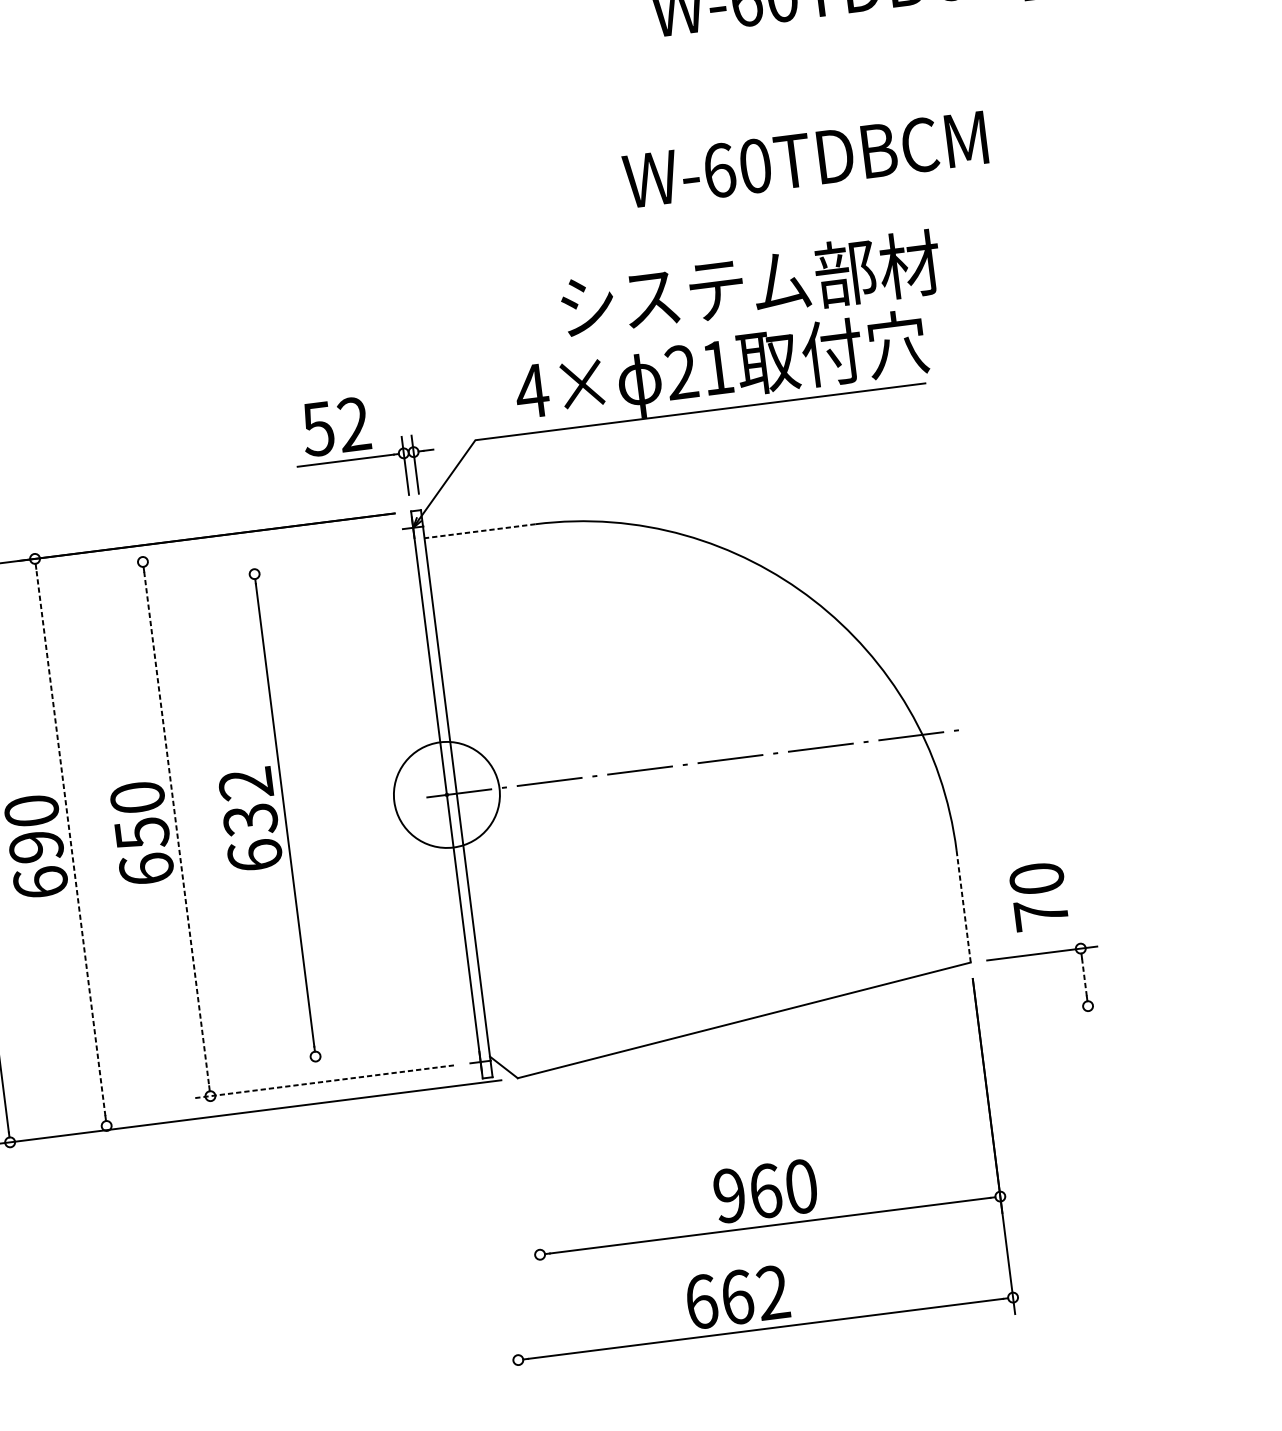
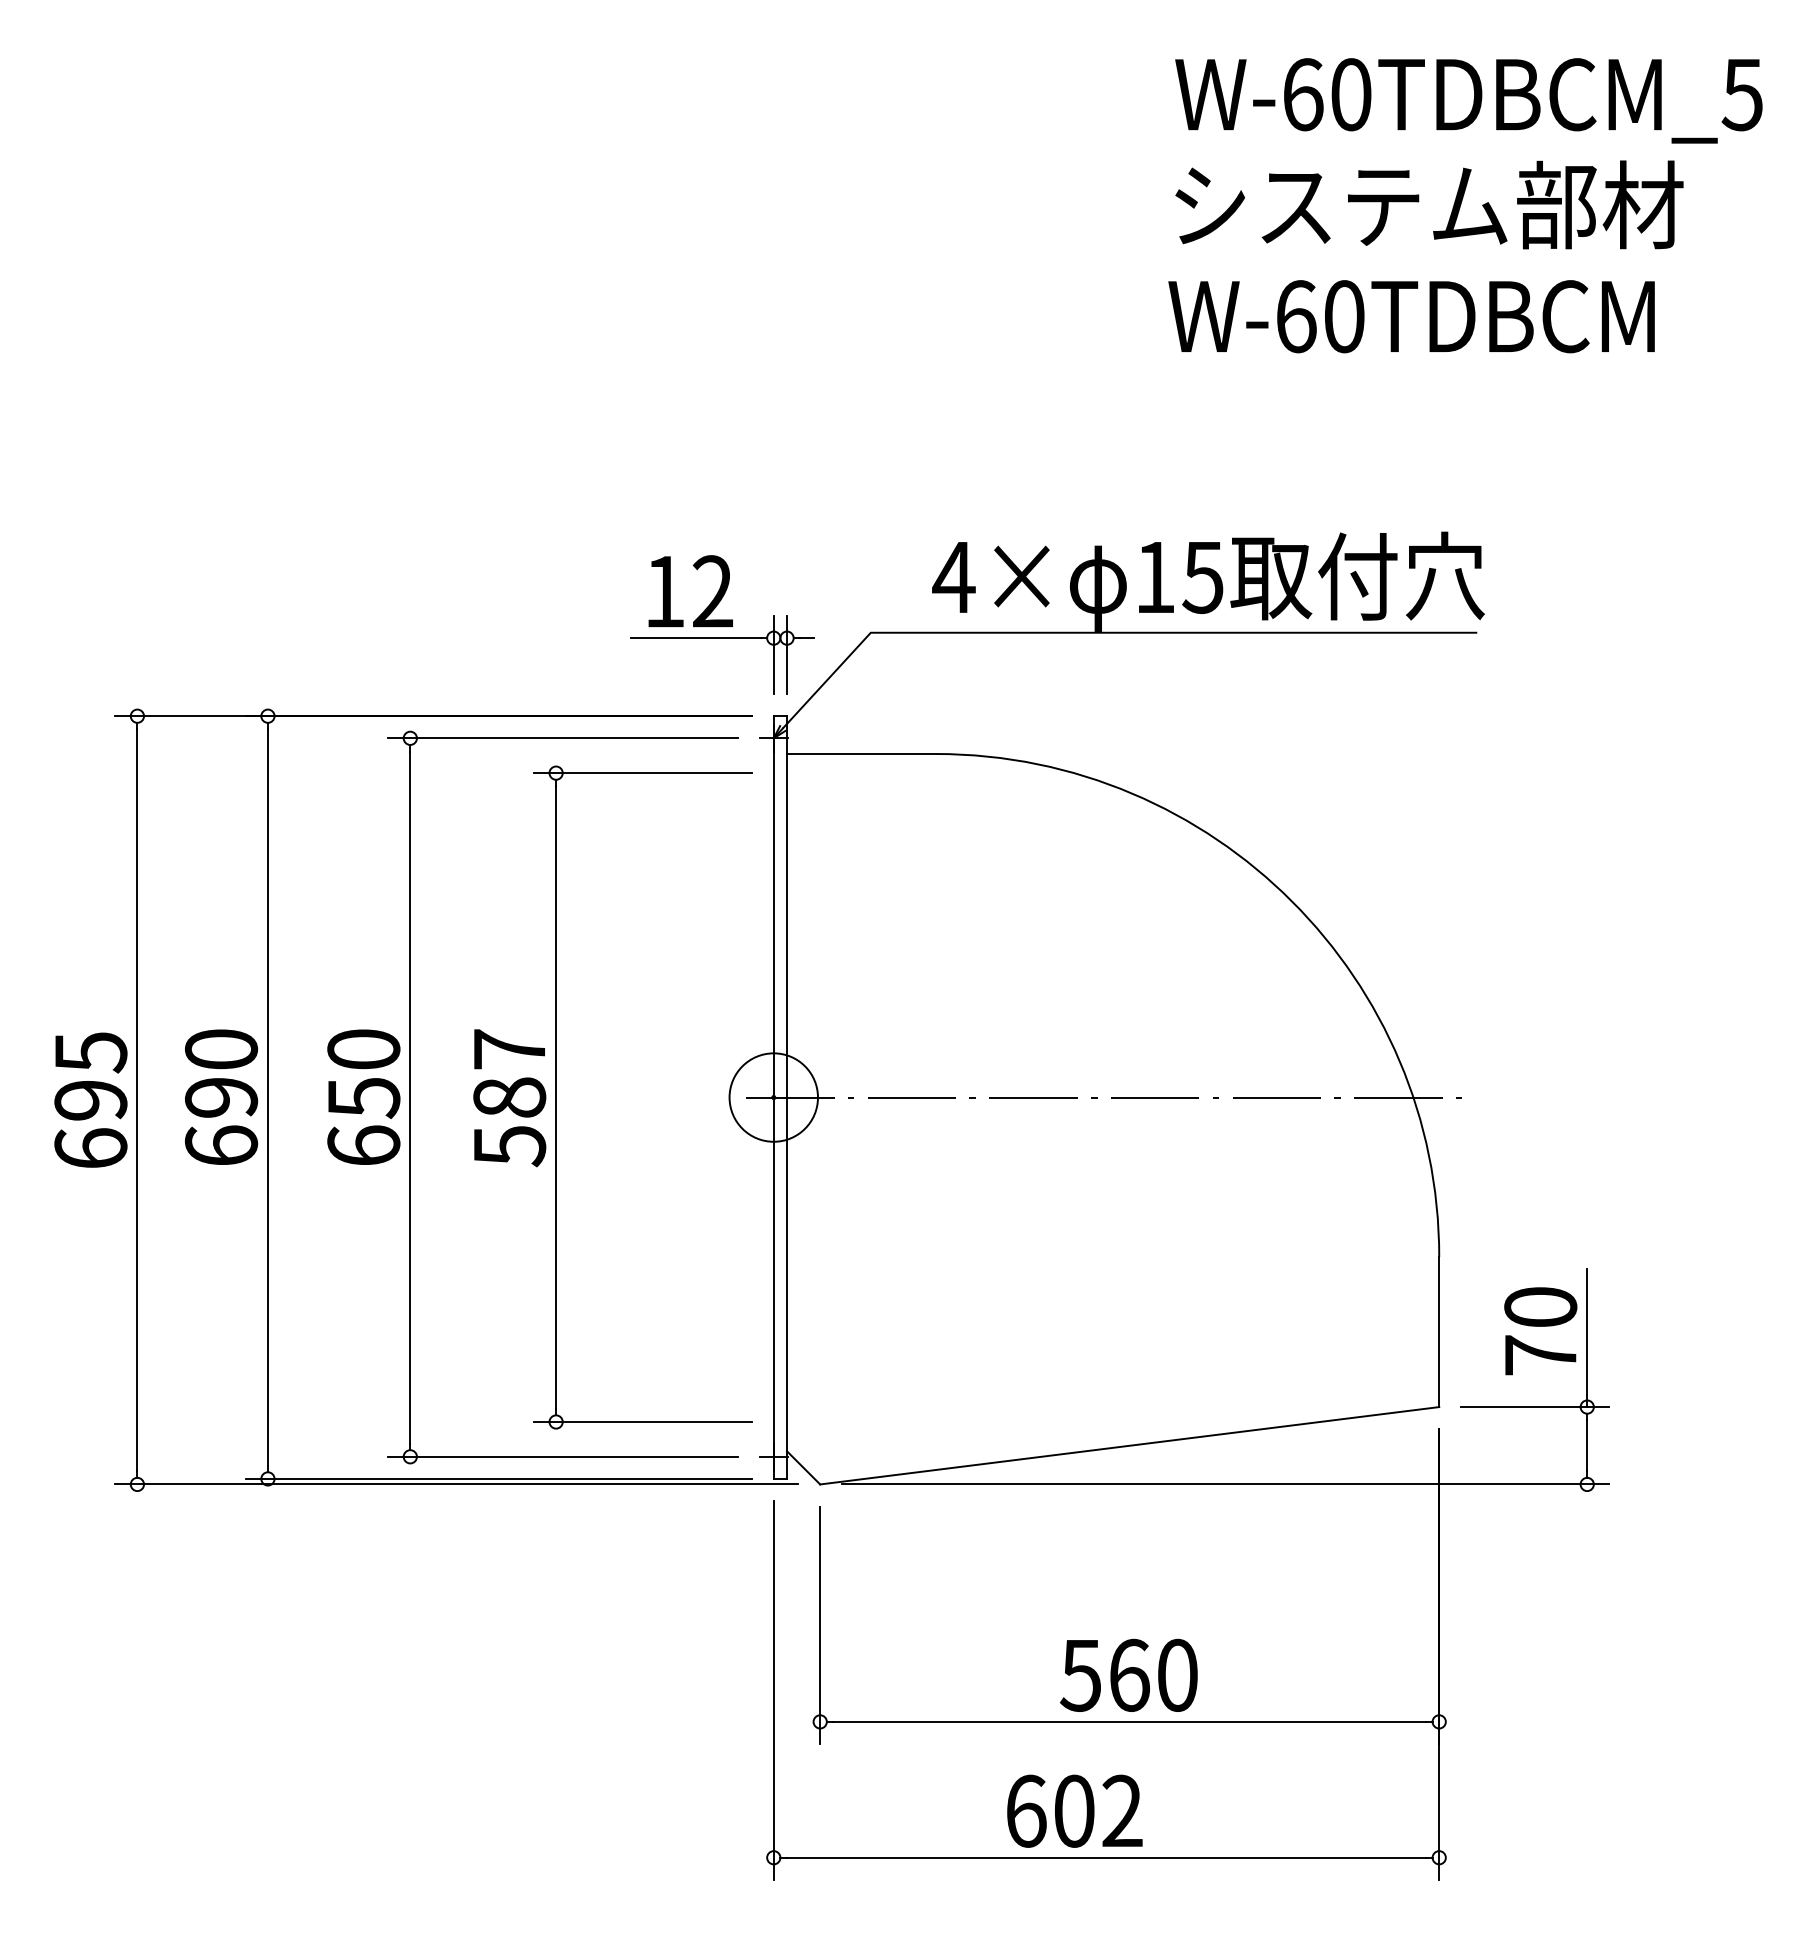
text: (805, 159) -> (1411, 316), moved
text: (750, 284) -> (1429, 204), moved
text: (699, 370) -> (1179, 577), 21 -> 15
text: (317, 429) -> (663, 592), 52 -> 12
line: (479, 531) -> (861, 754), dashed -> solid
line: (256, 547) -> (562, 738), added
line: (318, 566) -> (642, 773), added
circle: (446, 794) -> (773, 1097), size x0.62
text: (250, 820) -> (509, 1098), 632 -> 587
line: (176, 828) -> (410, 1097), dashed -> solid
line: (70, 842) -> (267, 1097), dashed -> solid
line: (1074, 896) -> (1587, 1337), added
line: (963, 907) -> (1439, 1332), dashed -> solid
line: (1084, 977) -> (1587, 1445), dashed -> solid
line: (819, 1040) -> (1225, 1484), added
line: (379, 1048) -> (642, 1422), added
line: (324, 1081) -> (563, 1456), dashed -> solid
line: (278, 1104) -> (498, 1478), added
line: (531, 1183) -> (820, 1625), added
text: (729, 1195) -> (1080, 1674), 960 -> 560
line: (502, 1235) -> (773, 1690), added
text: (737, 1296) -> (1074, 1810), 662 -> 602

